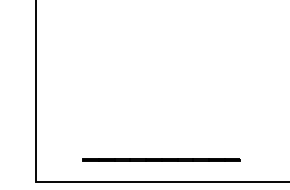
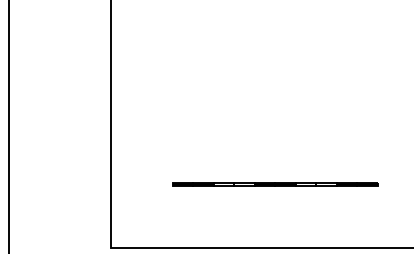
line: (162, 159) -> (275, 184), moved

